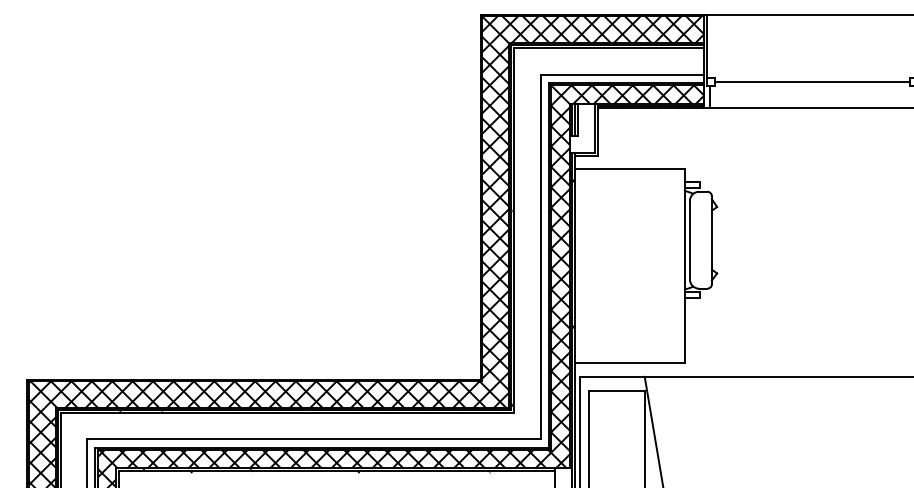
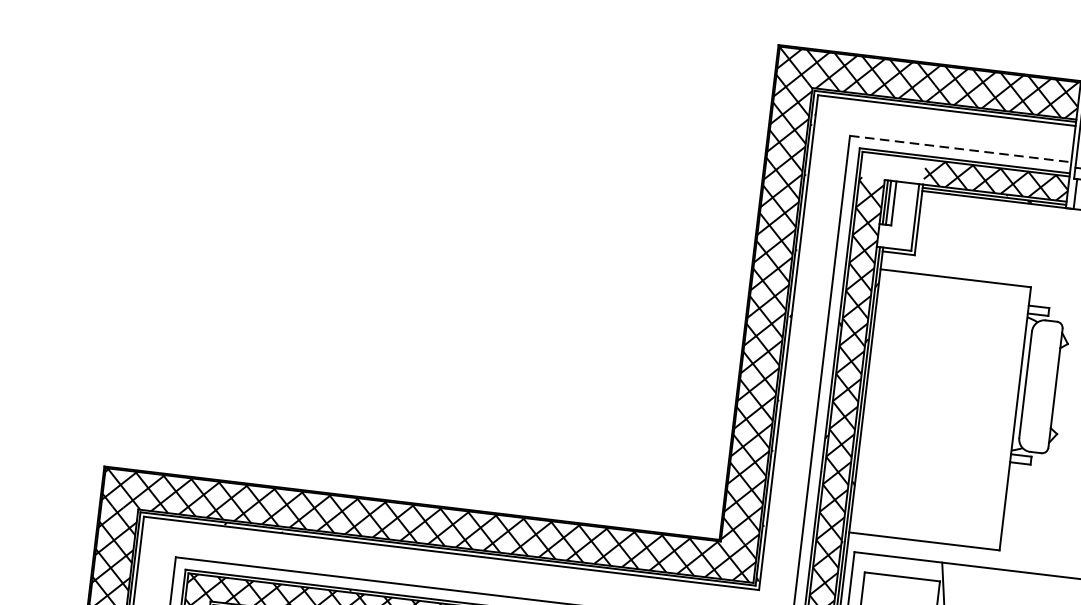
line: (622, 74) -> (960, 148), solid -> dashed
hatch: (574, 94) -> (892, 168), removed

